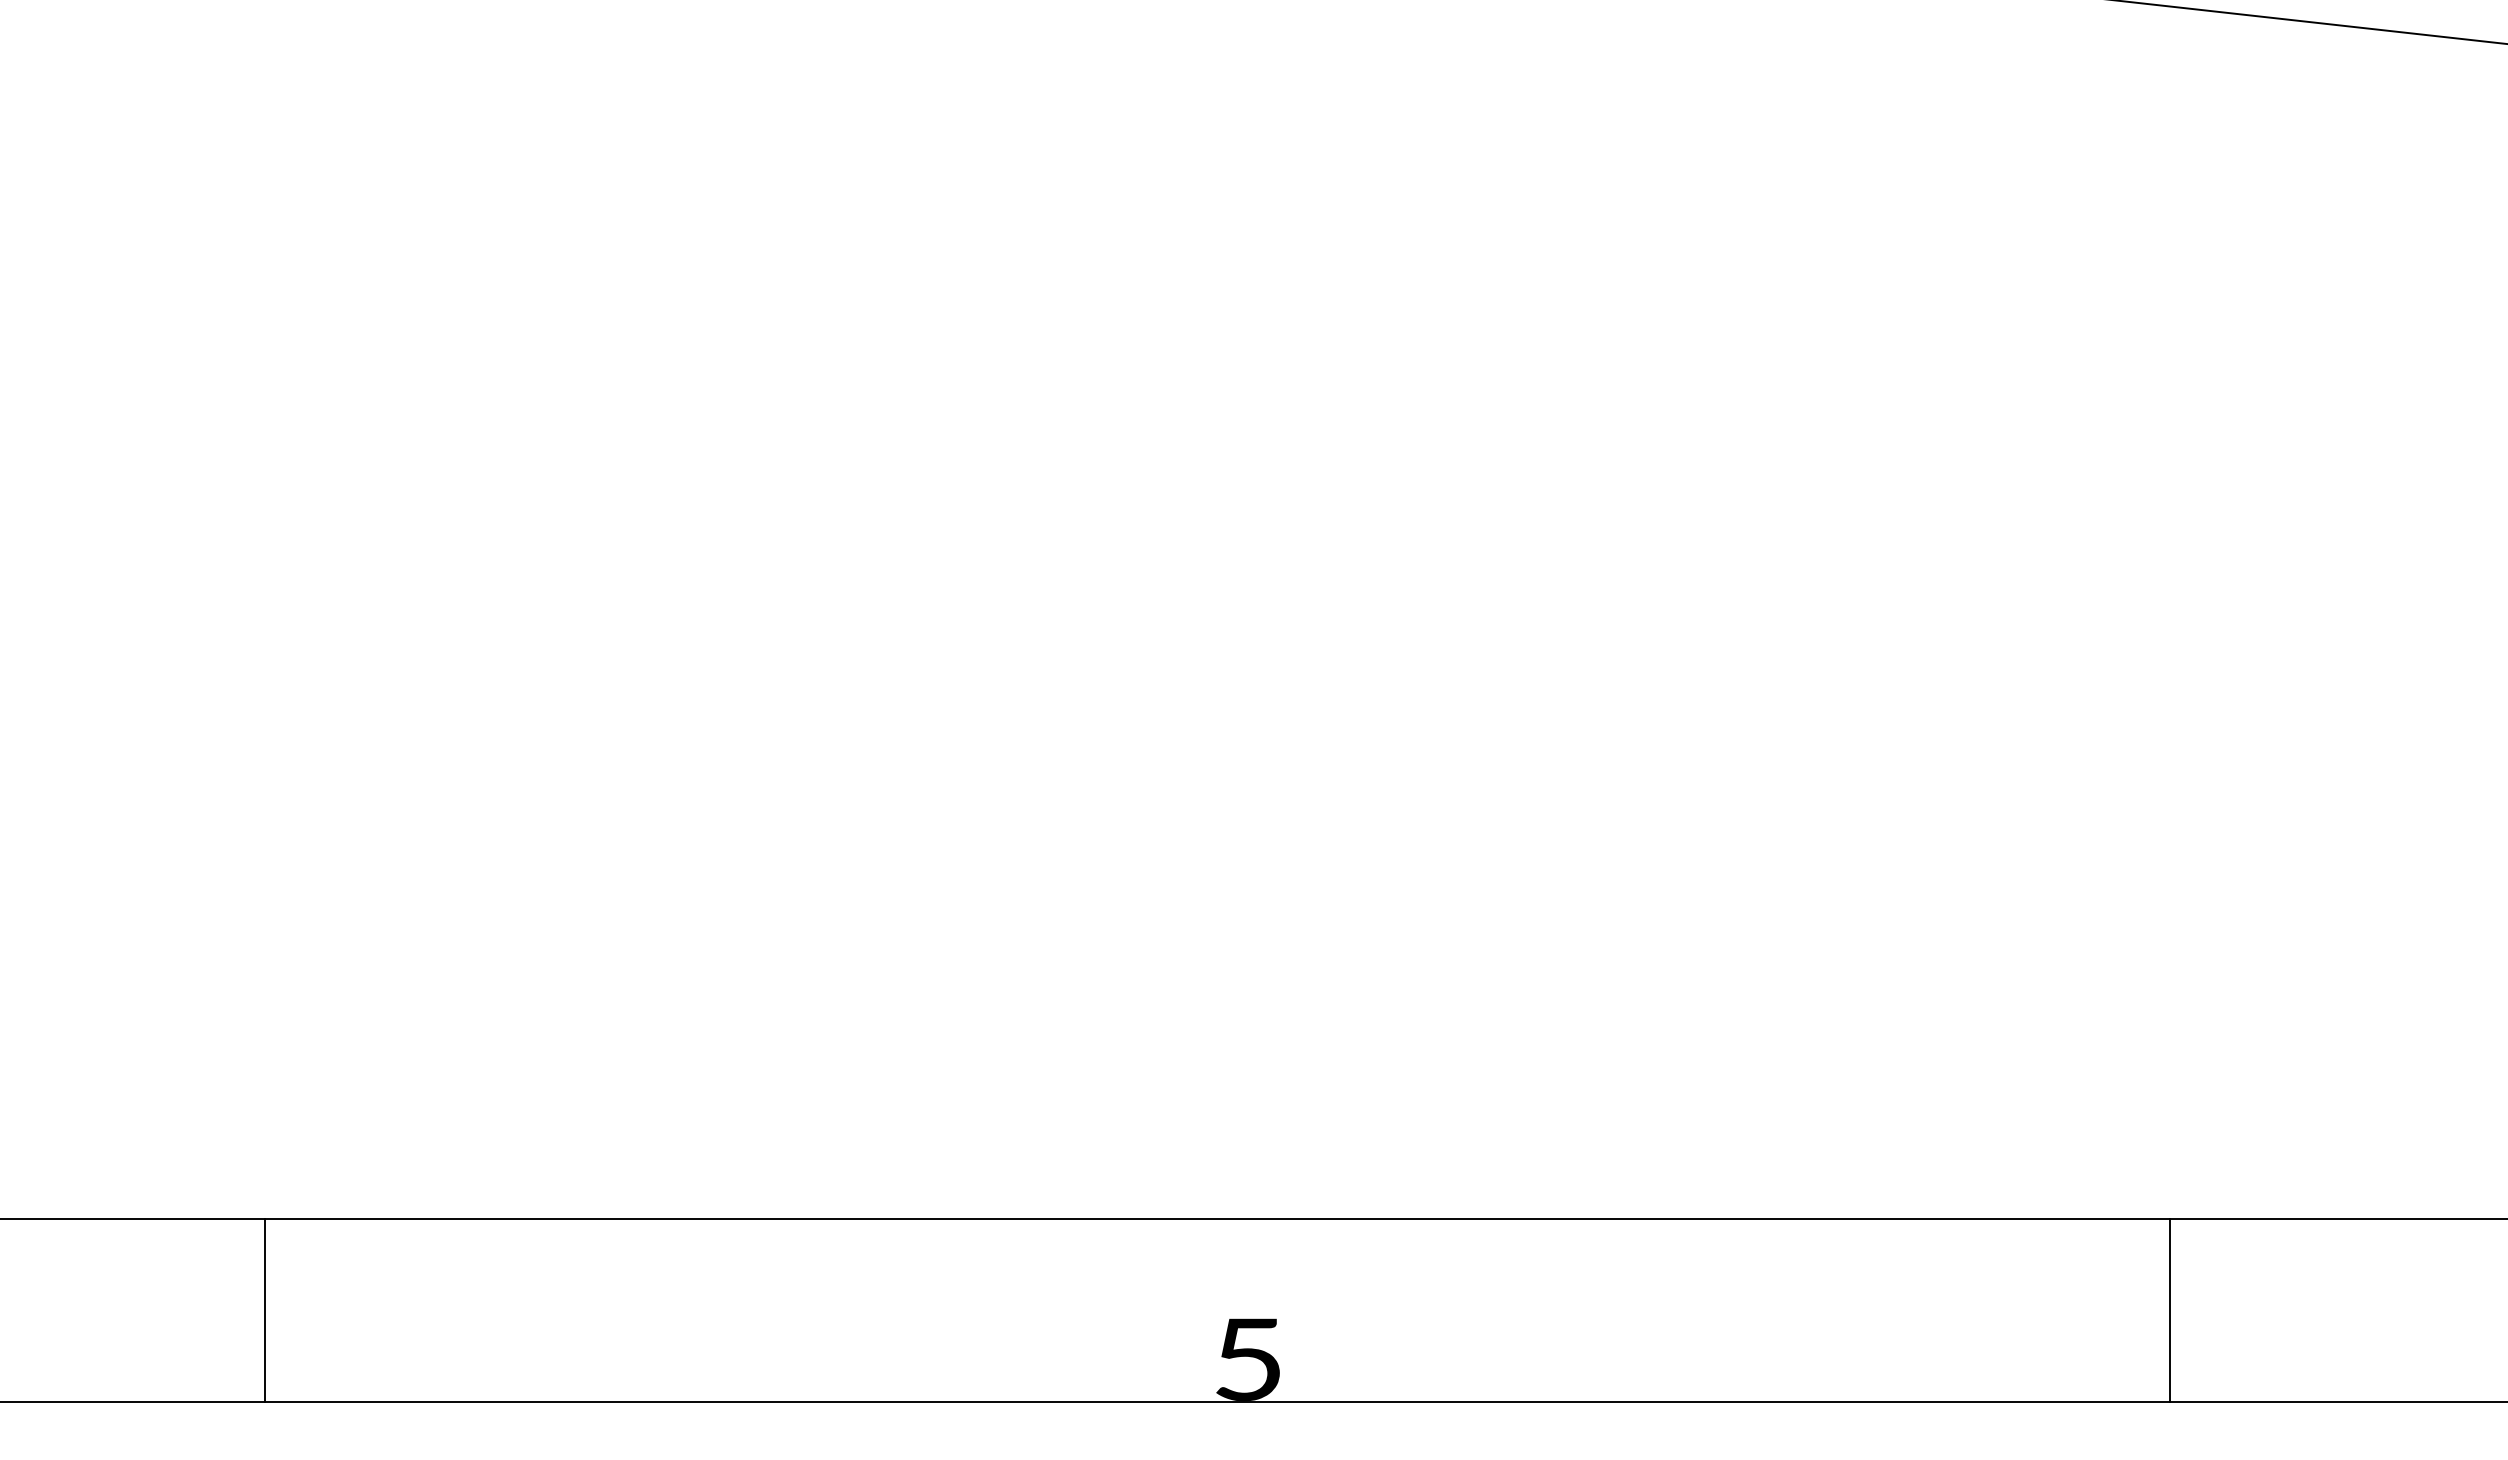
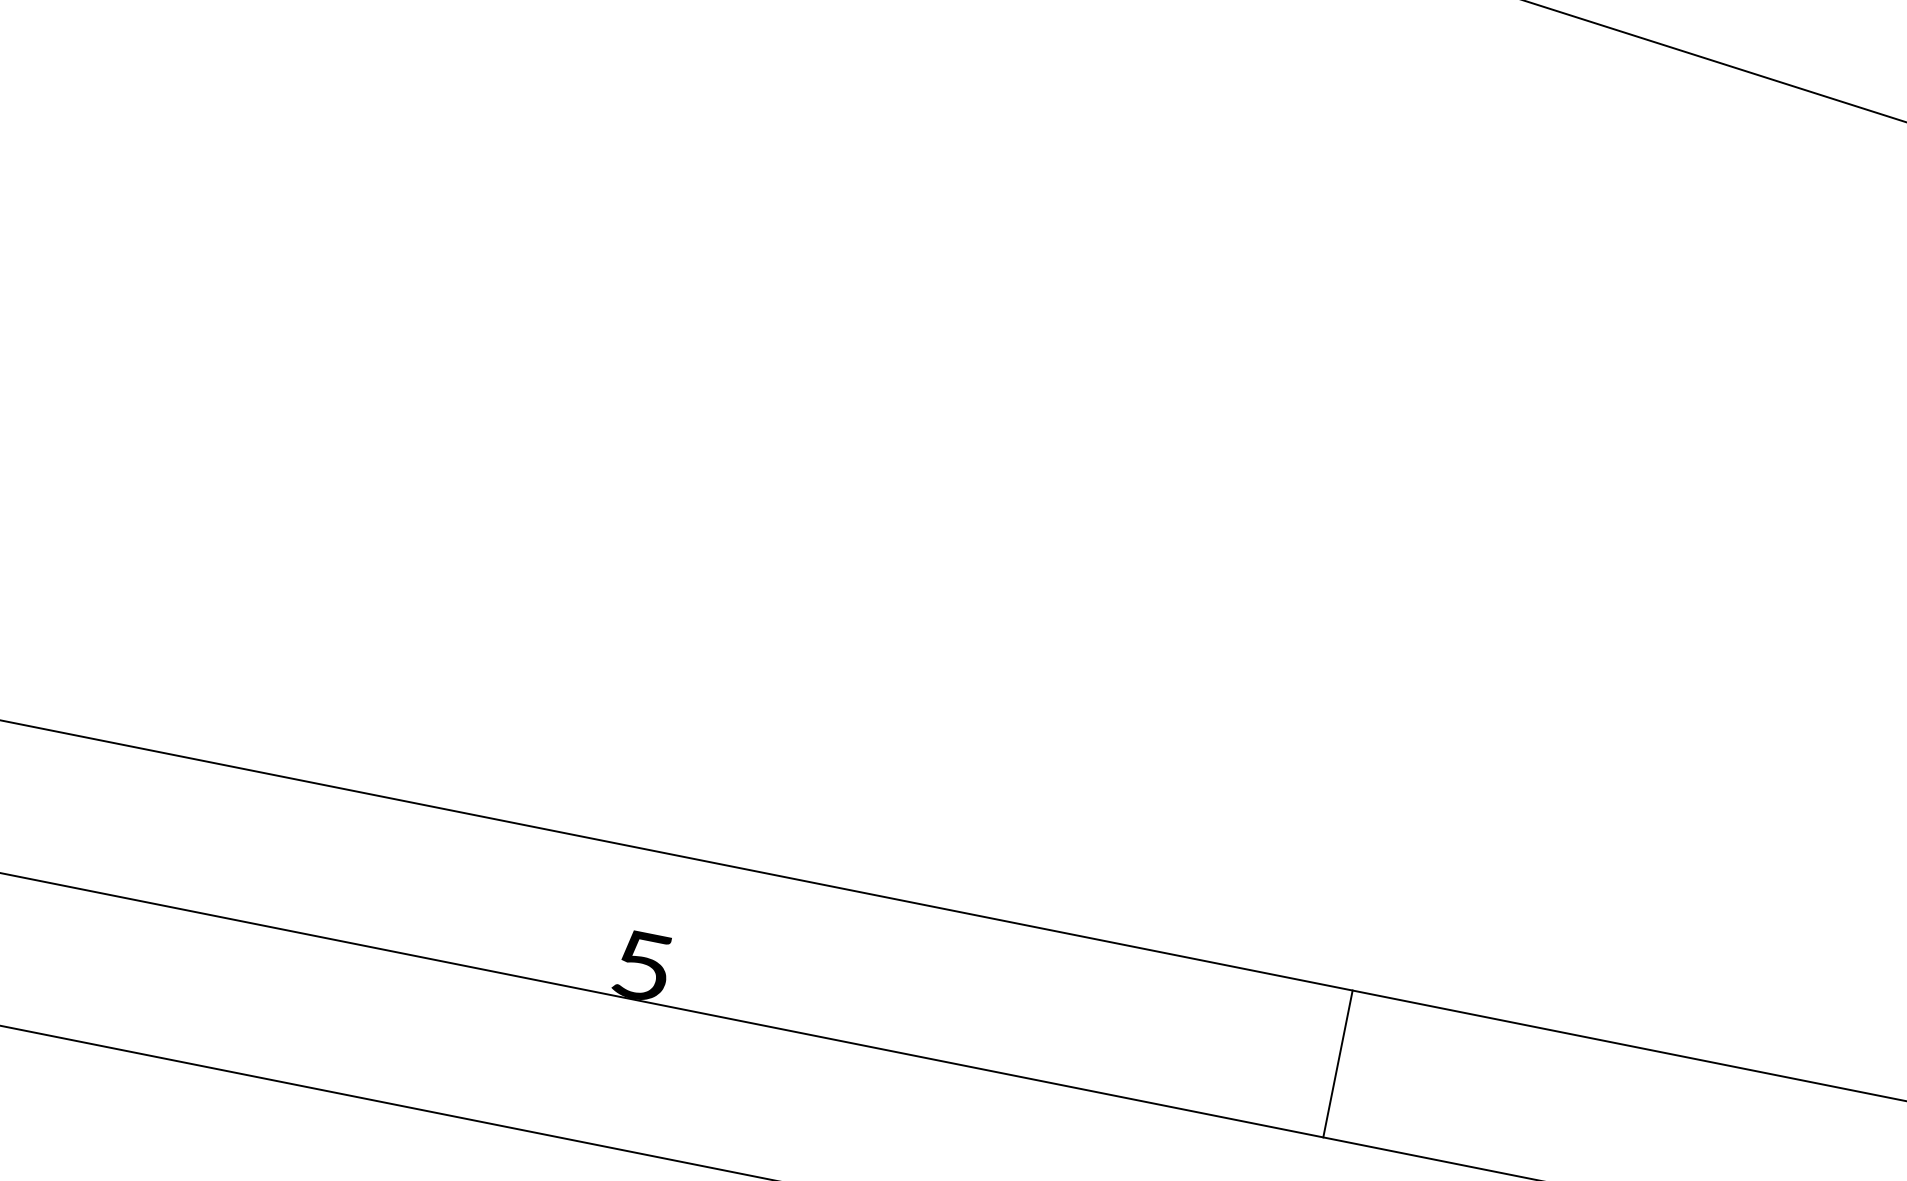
line: (2169, 1310) -> (1337, 1064), moved

